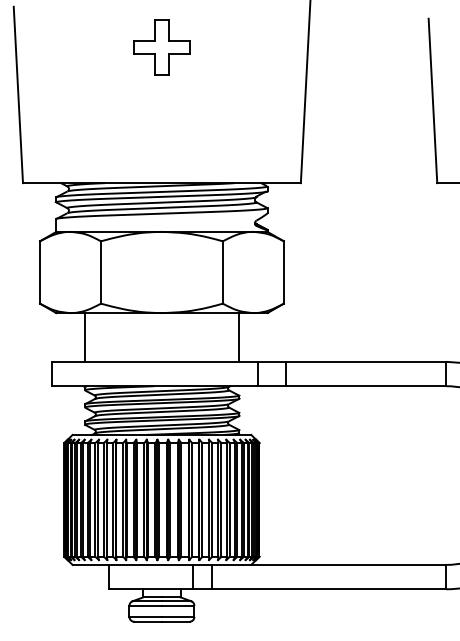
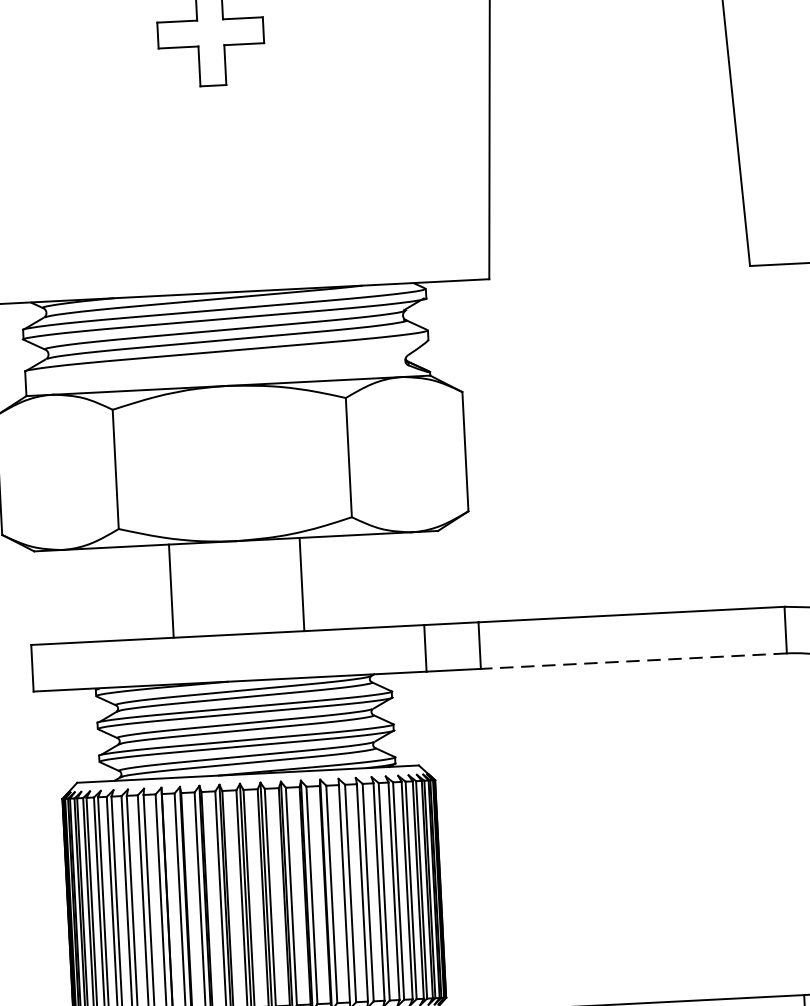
line: (84, 337) -> (170, 591), moved
line: (239, 337) -> (302, 584), moved
line: (365, 386) -> (632, 661), solid -> dashed

